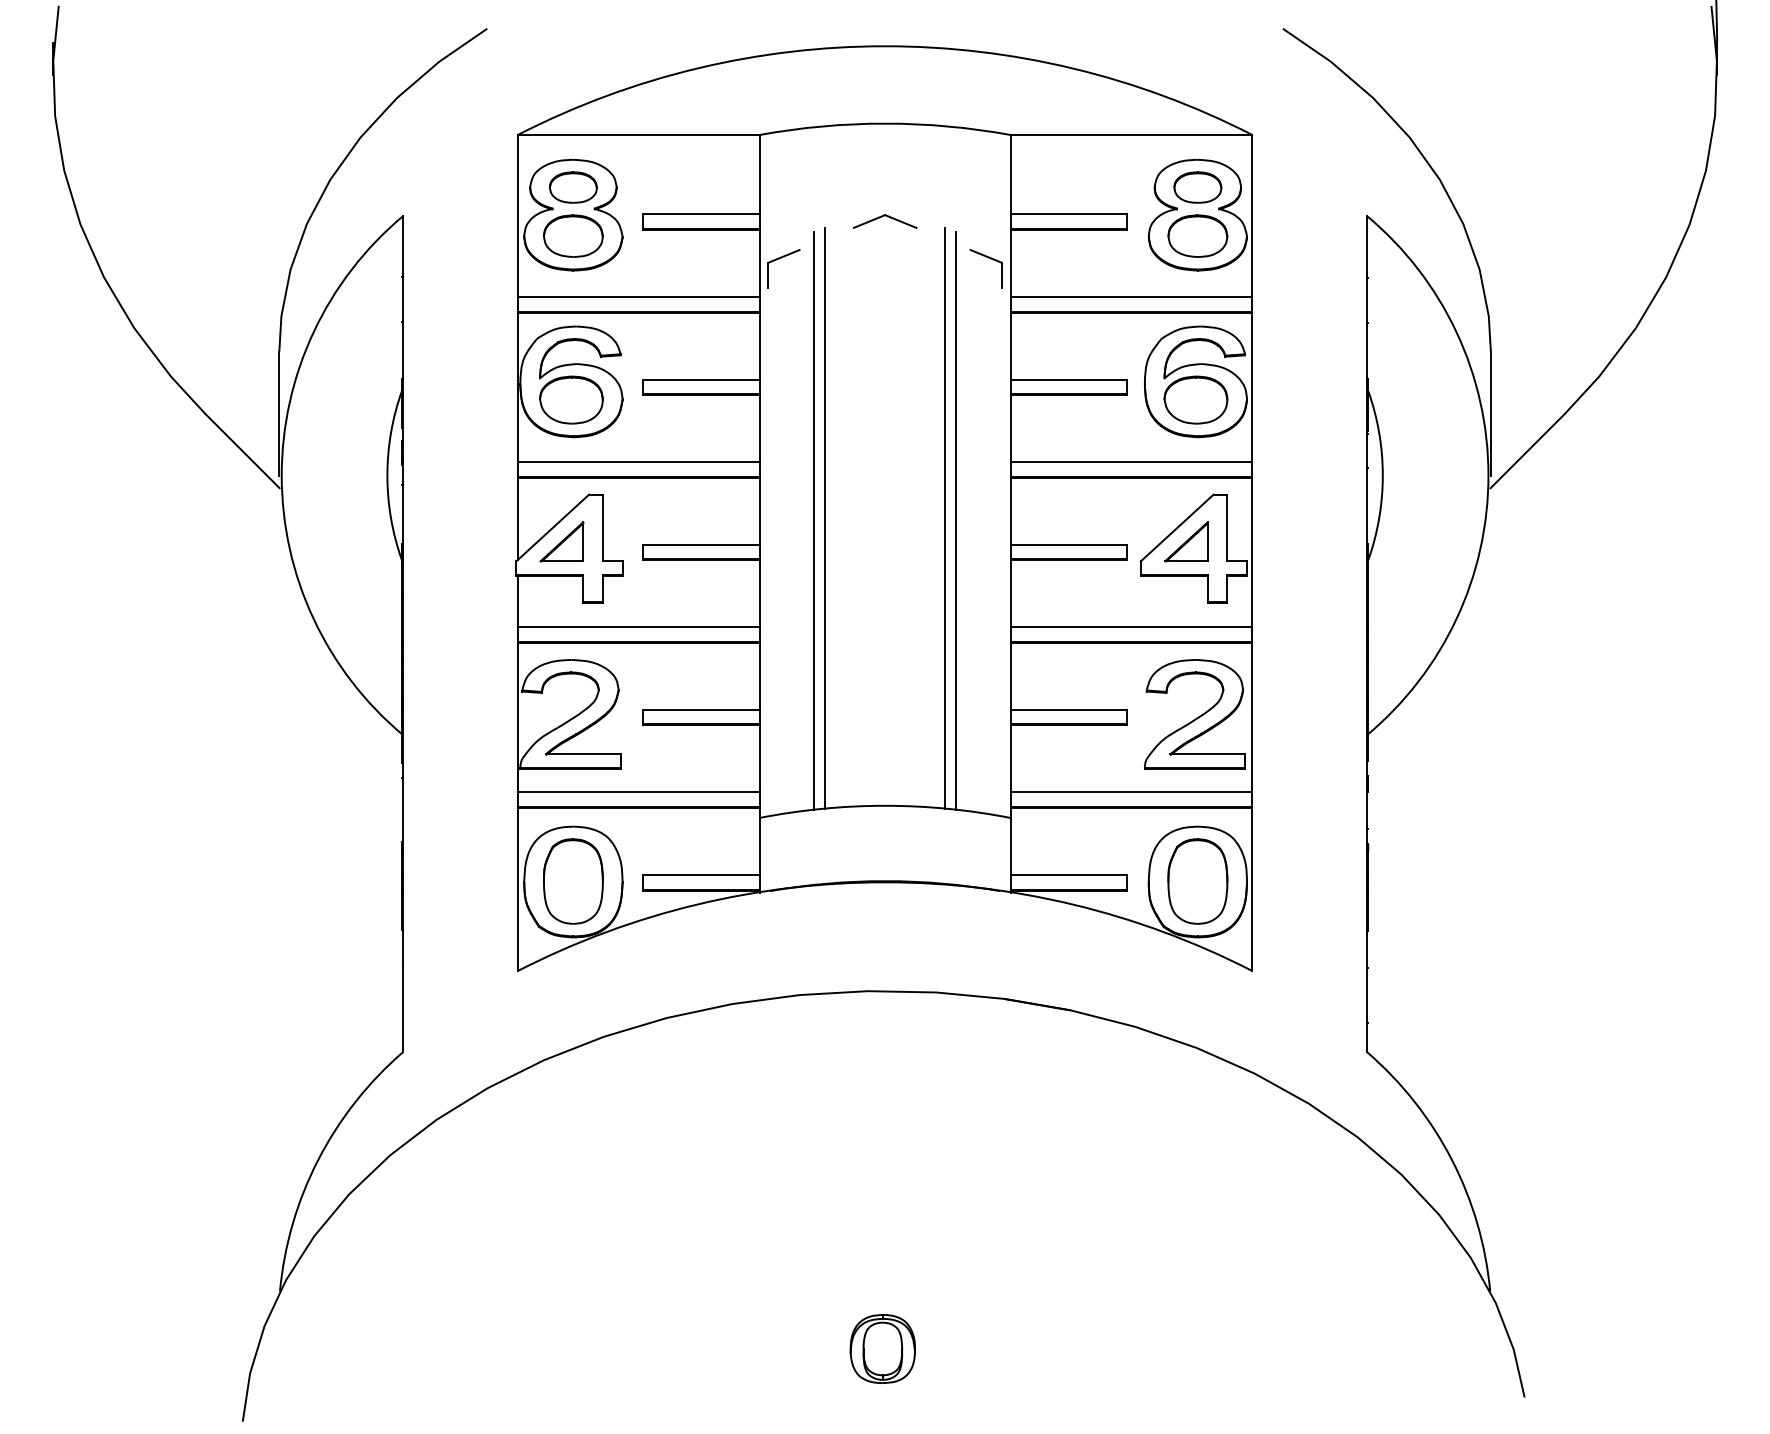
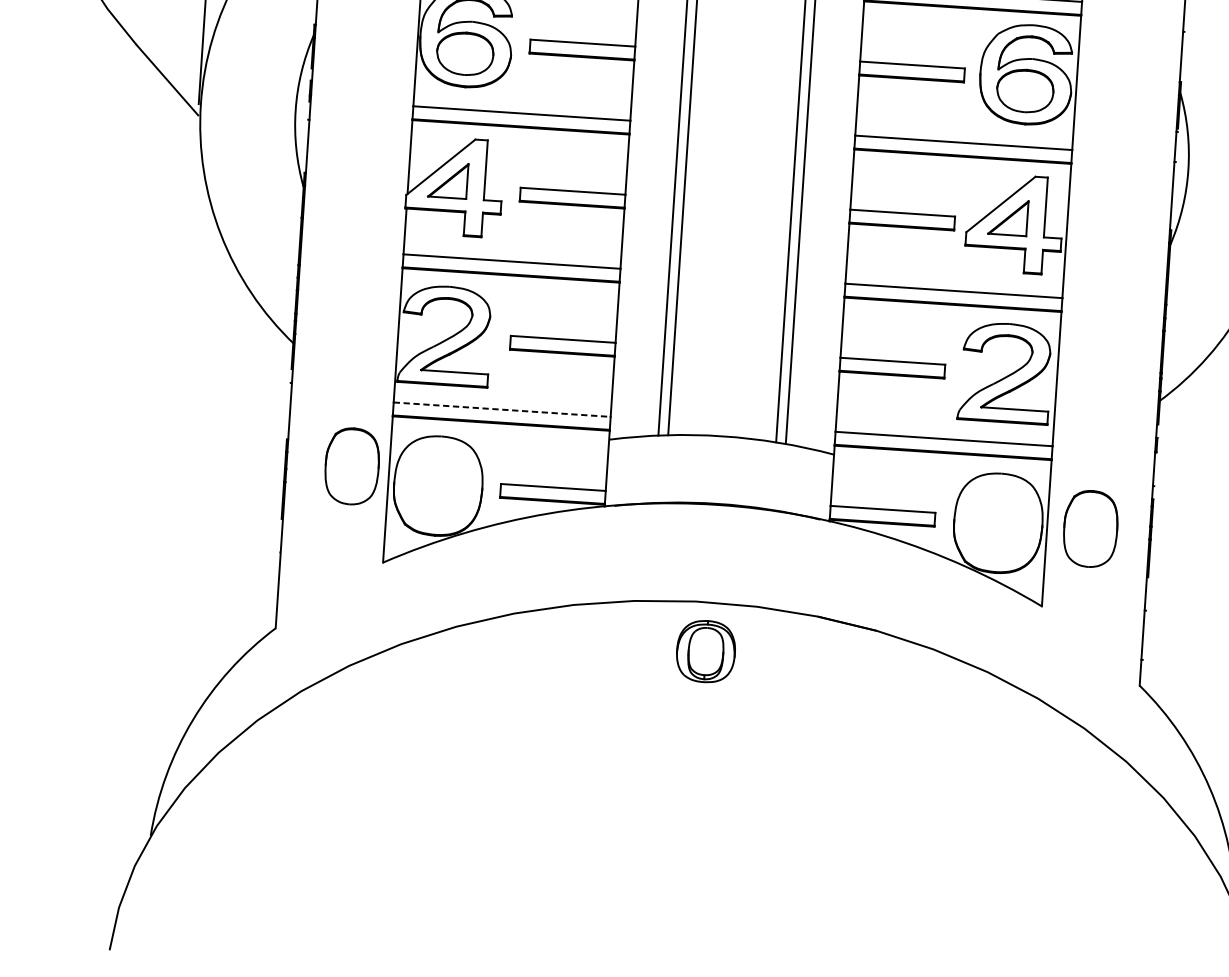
line: (638, 792) -> (501, 409), solid -> dashed
part: (573, 881) -> (352, 466), moved
part: (1197, 881) -> (1090, 528), moved
part: (882, 1348) -> (705, 651), moved

